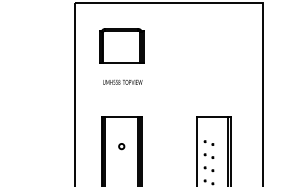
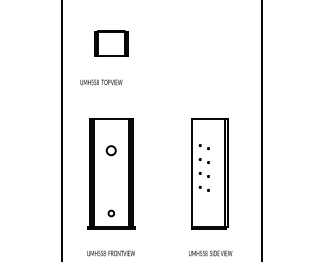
part: (121, 45) -> (111, 43), size x0.7
text: (122, 82) -> (101, 82), moved
circle: (121, 146) -> (111, 150), size x1.6

